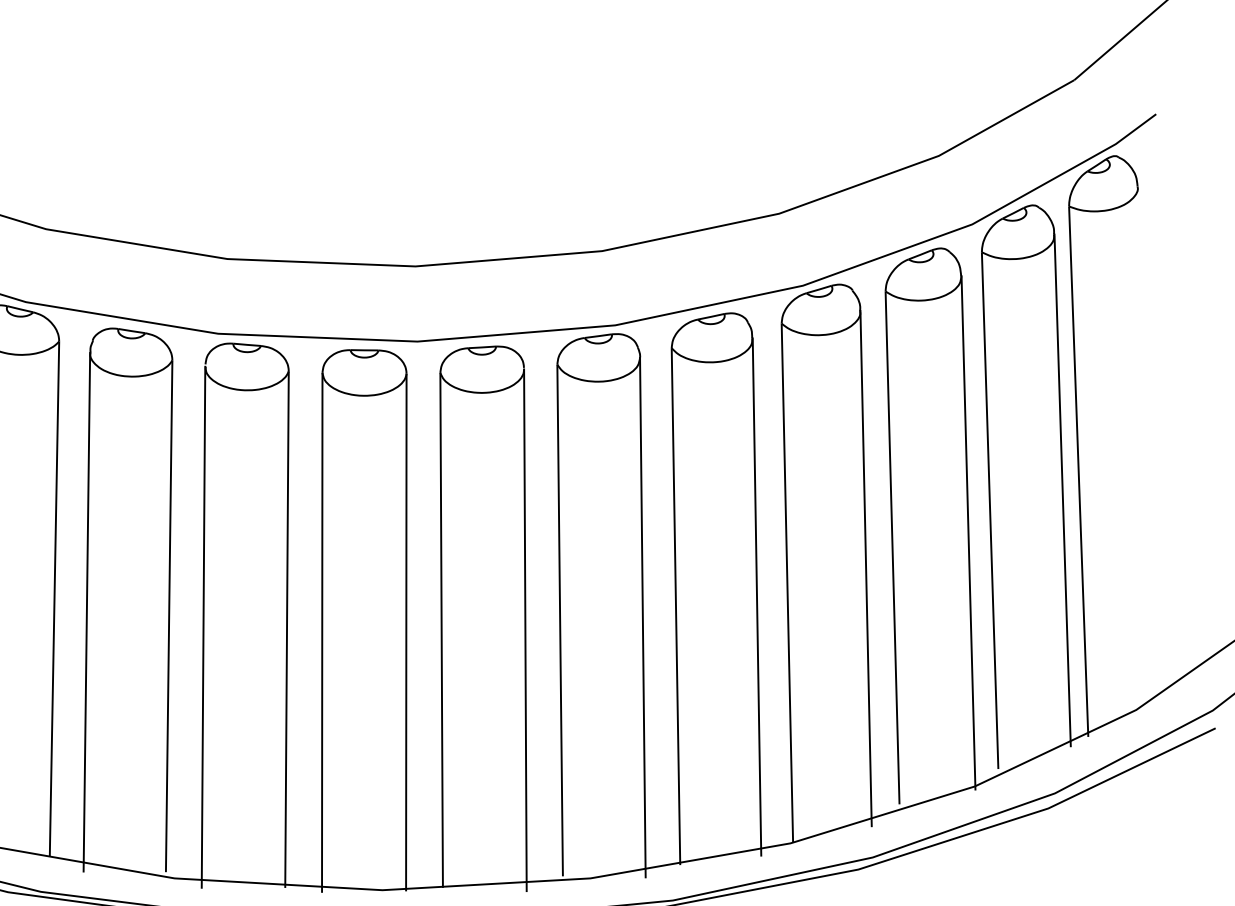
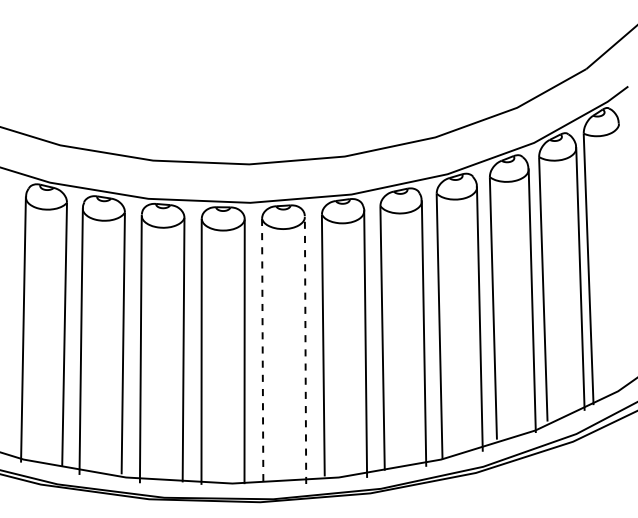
line: (441, 630) -> (262, 350), solid -> dashed
line: (525, 630) -> (305, 350), solid -> dashed

